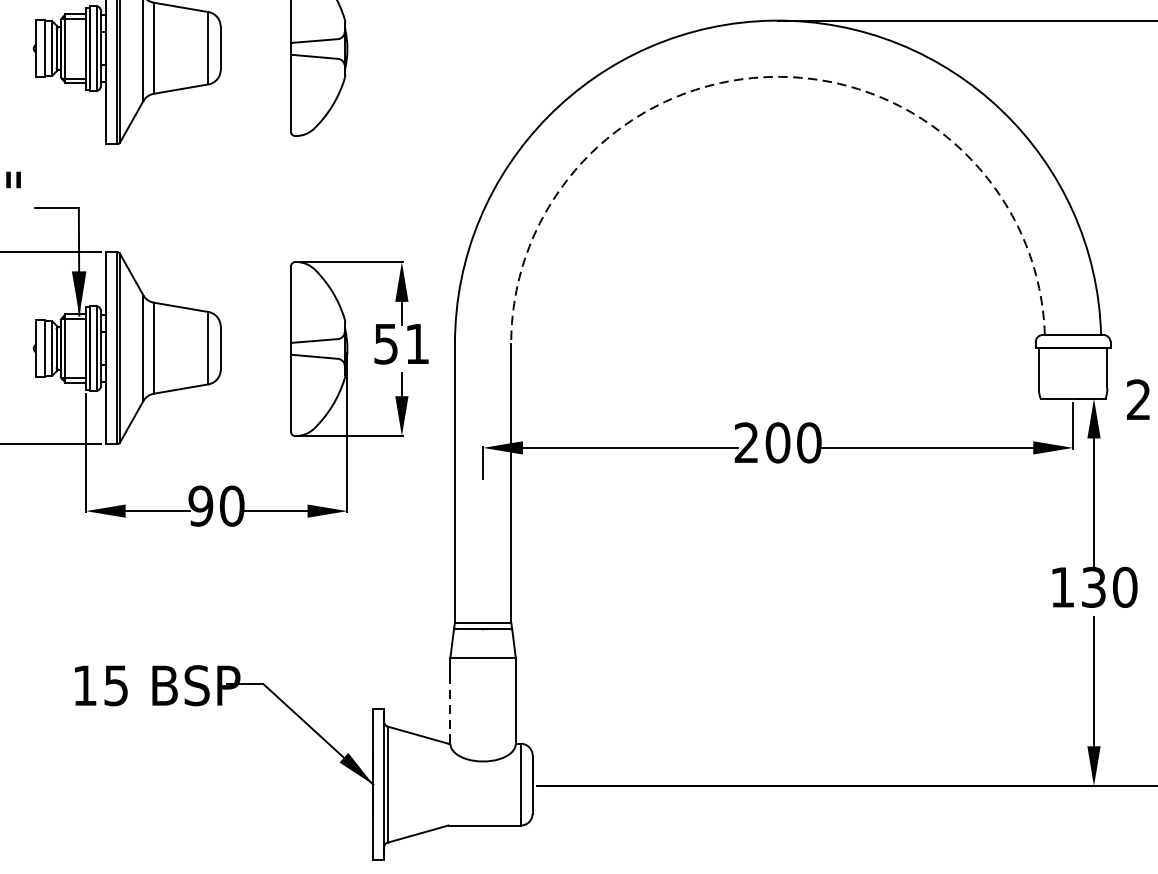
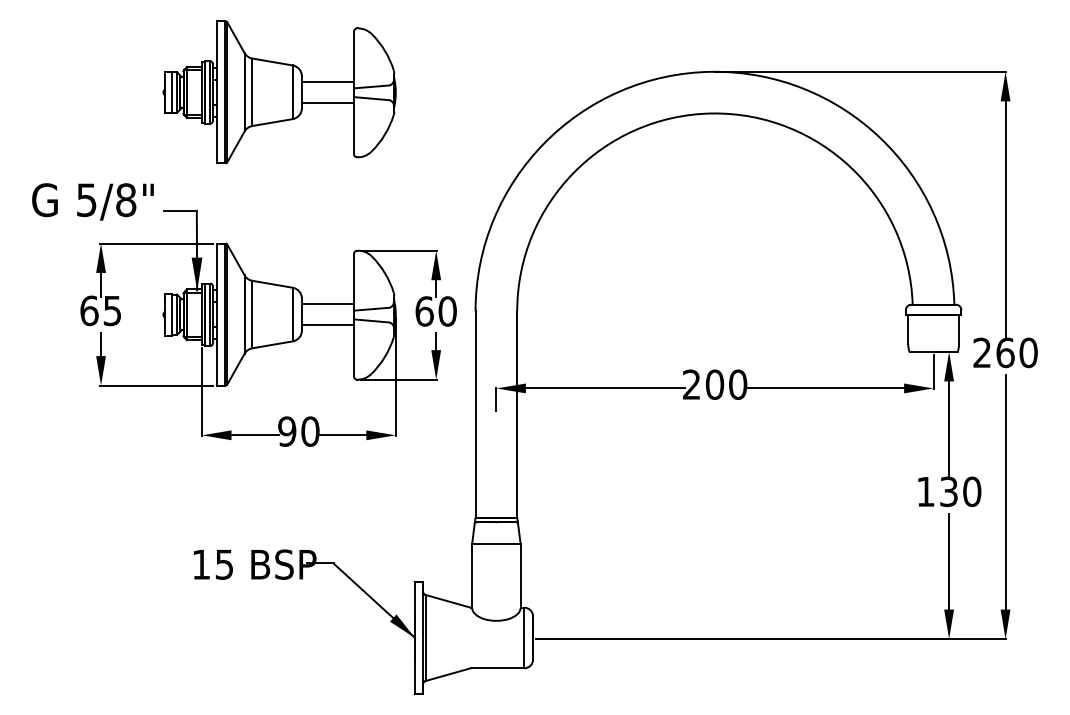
line: (255, 35) -> (327, 82), added
line: (255, 62) -> (327, 102), added
arc: (773, 76) -> (711, 113), dashed -> solid
line: (255, 334) -> (327, 304), added
text: (400, 344) -> (435, 311), 51 -> 60
line: (255, 362) -> (327, 325), added
line: (450, 711) -> (472, 583), dashed -> solid

